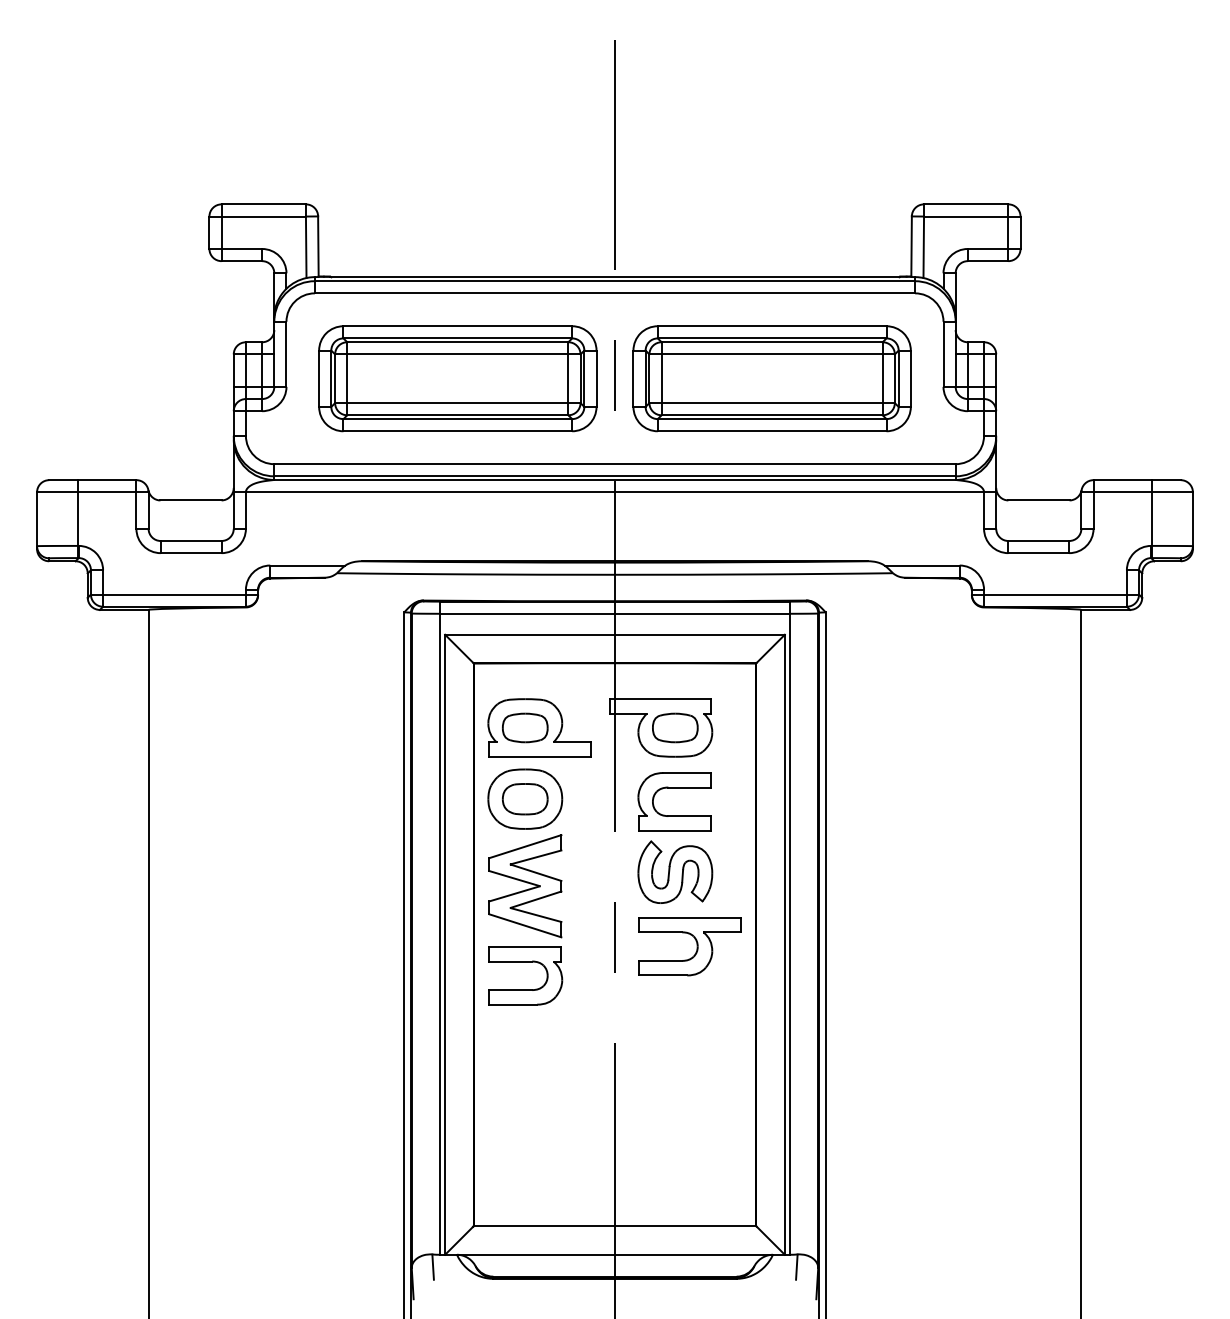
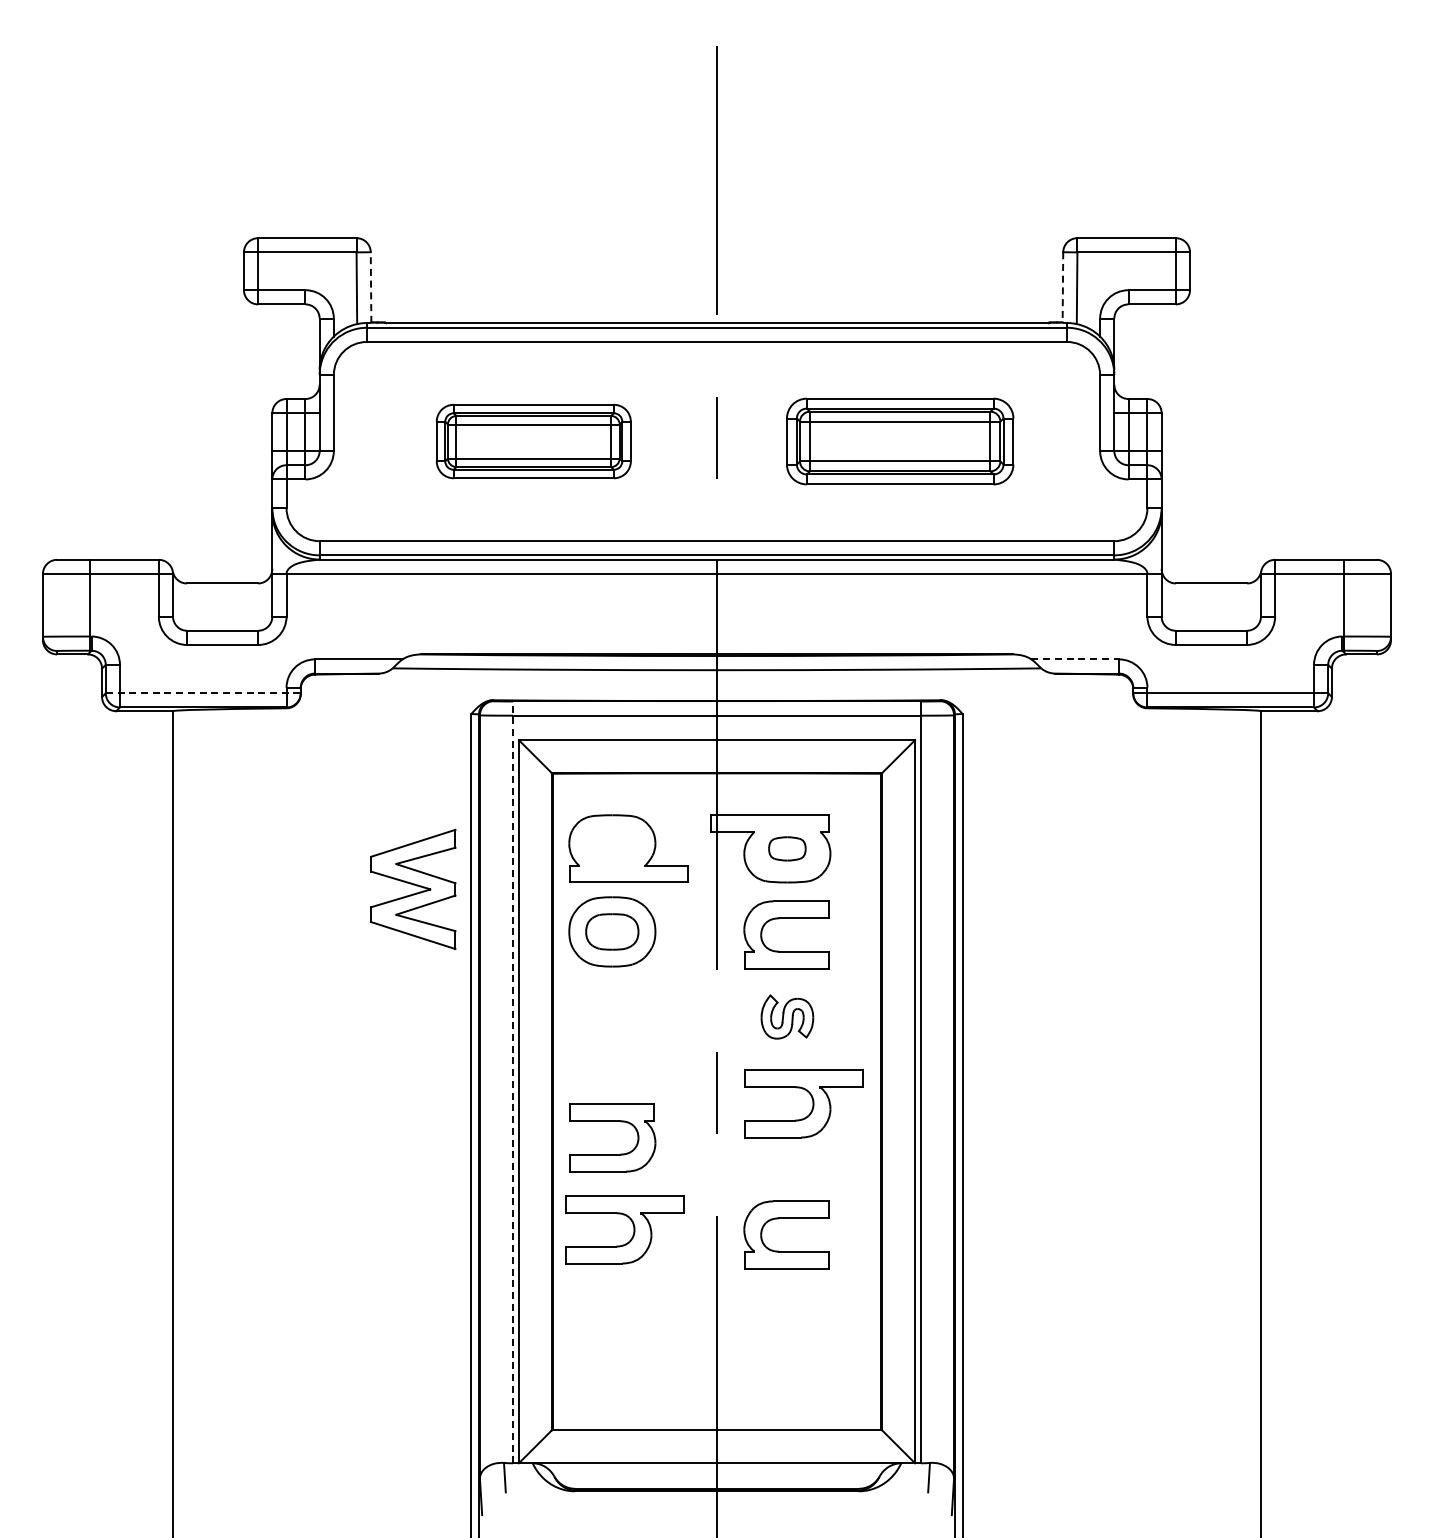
line: (318, 246) -> (371, 287), solid -> dashed
line: (911, 247) -> (1062, 288), solid -> dashed
part: (457, 378) -> (533, 441), size x0.6
part: (771, 378) -> (899, 441), size x0.7
line: (922, 565) -> (1075, 659), solid -> dashed
line: (174, 594) -> (203, 693), solid -> dashed
part: (525, 727) -> (612, 848), removed
part: (675, 727) -> (787, 848), size x0.7
part: (675, 871) -> (787, 1016), size x0.6
part: (525, 885) -> (413, 888), moved
line: (440, 928) -> (513, 1082), solid -> dashed
part: (674, 1044) -> (786, 1218), added
part: (543, 1054) -> (633, 1229), added

